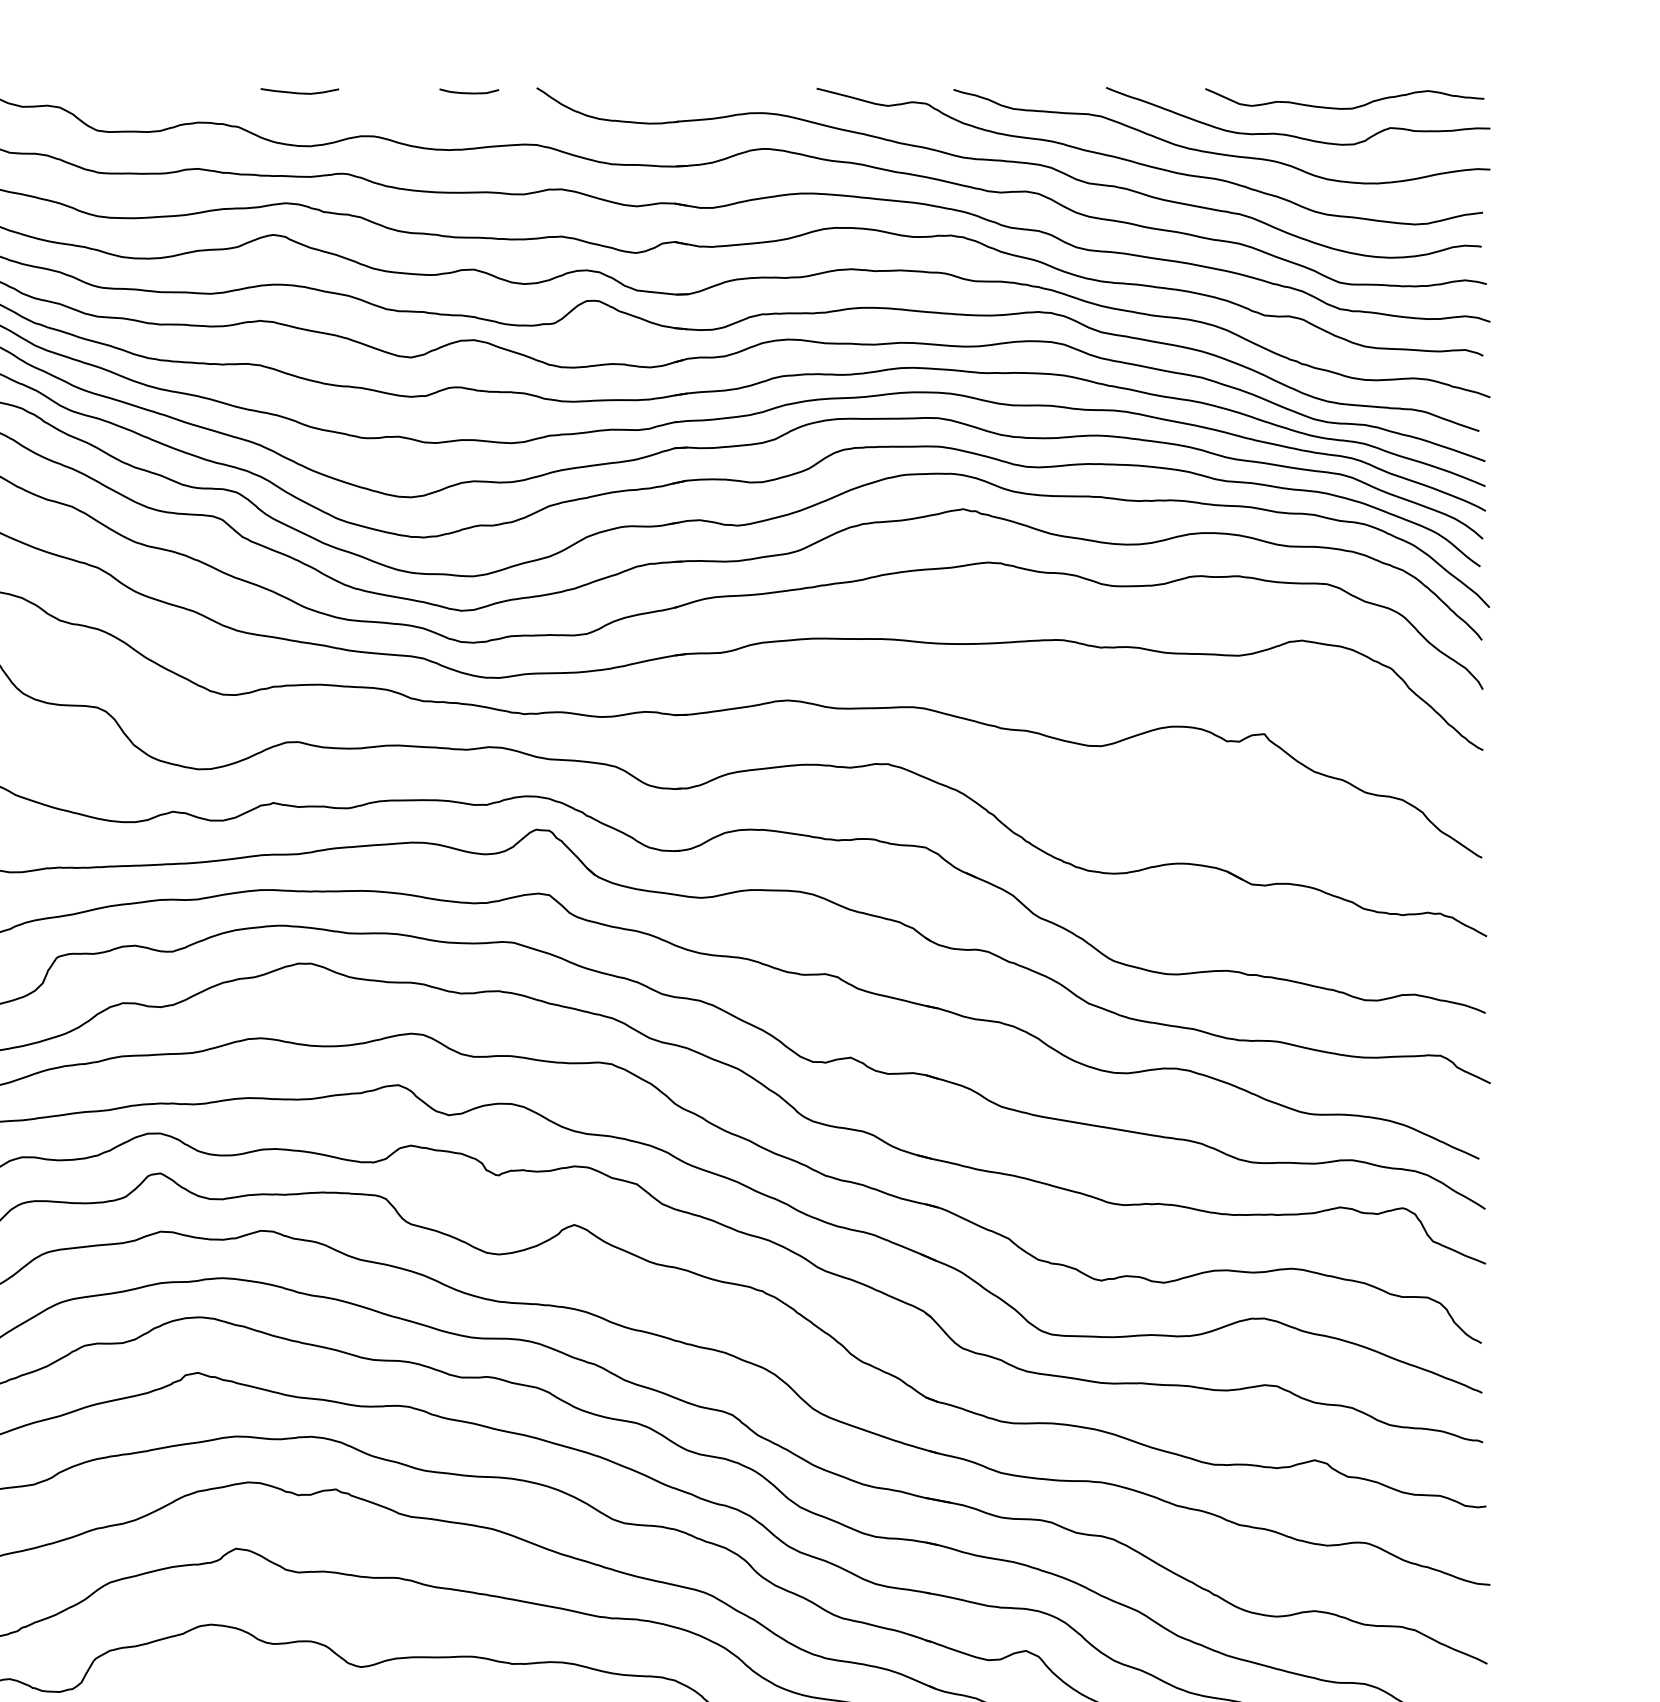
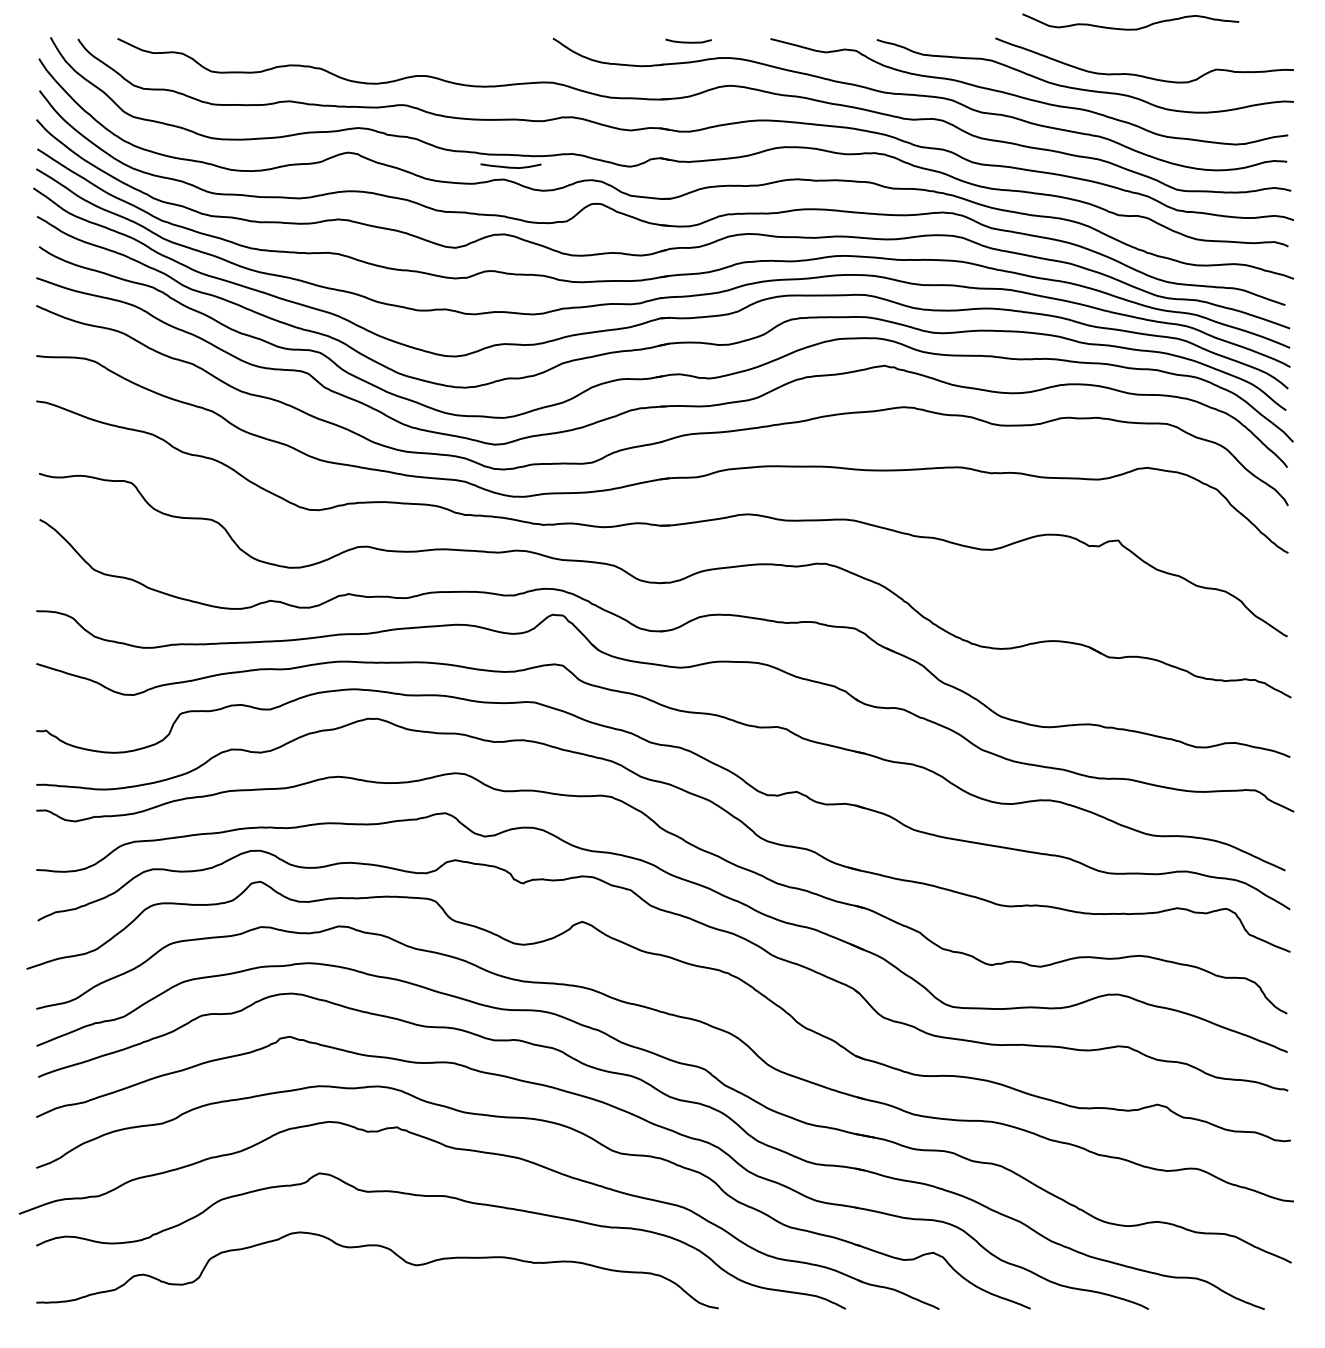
curve: (299, 91) -> (510, 166), moved
curve: (469, 91) -> (688, 41), moved
curve: (1344, 107) -> (1130, 28), moved

